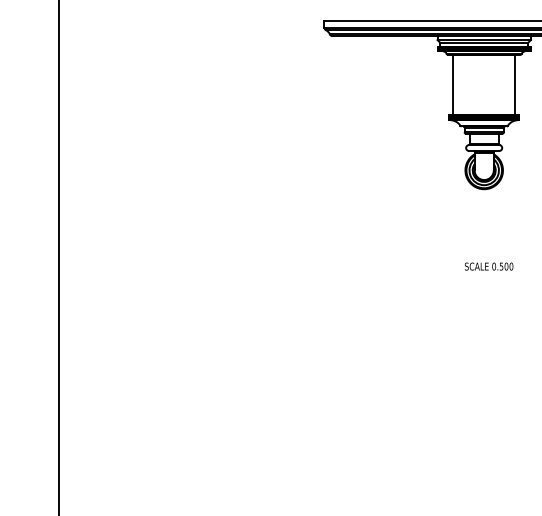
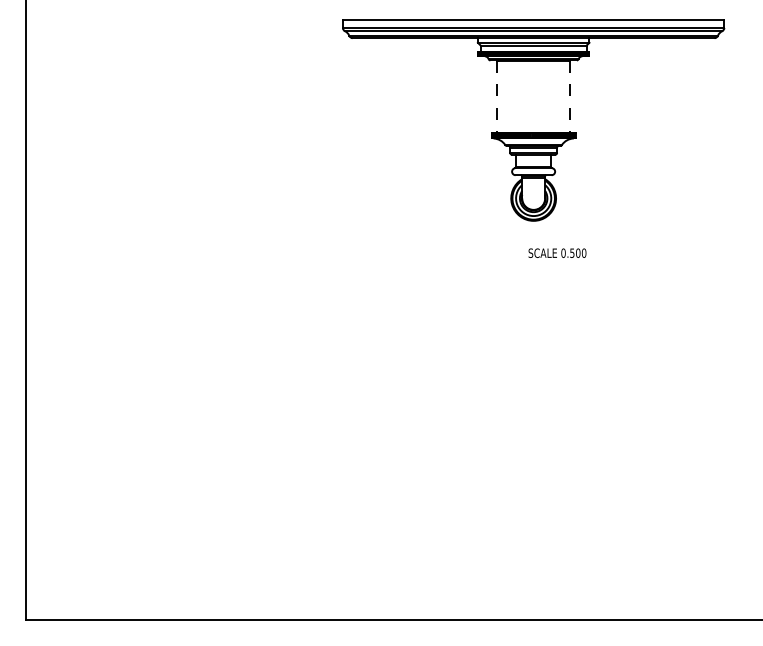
line: (453, 85) -> (496, 96), solid -> dashed
line: (515, 85) -> (570, 96), solid -> dashed
text: (489, 265) -> (557, 252), moved

